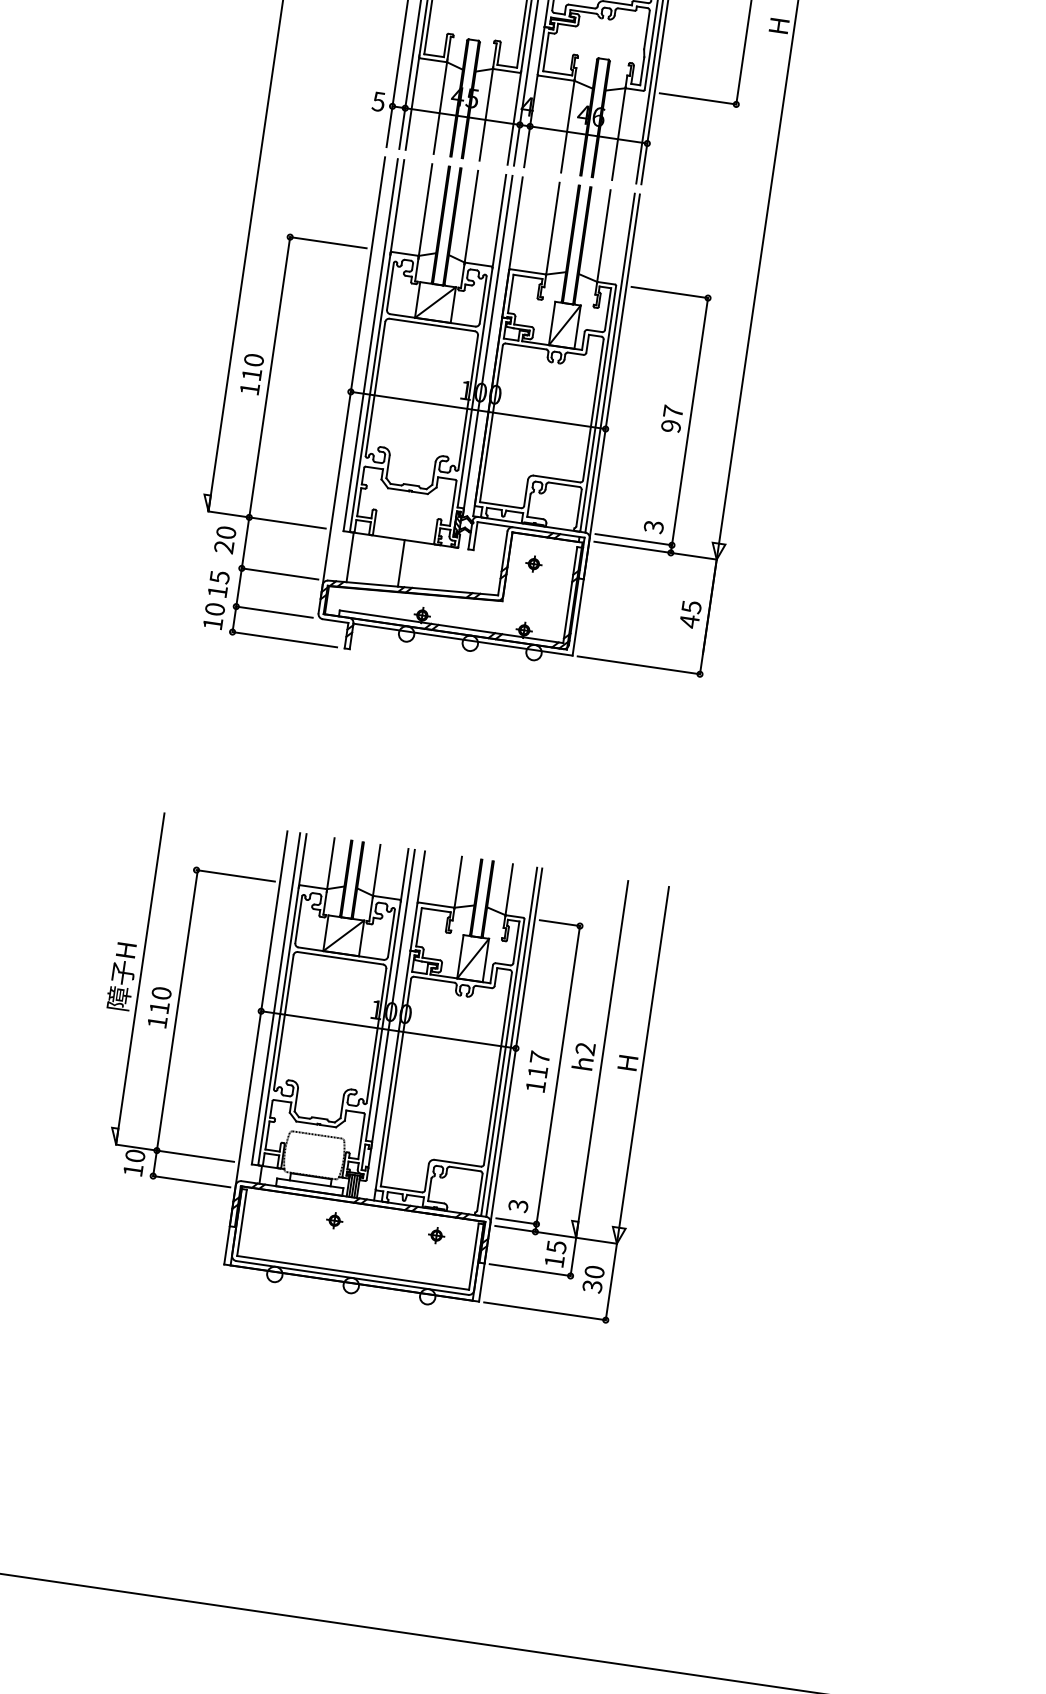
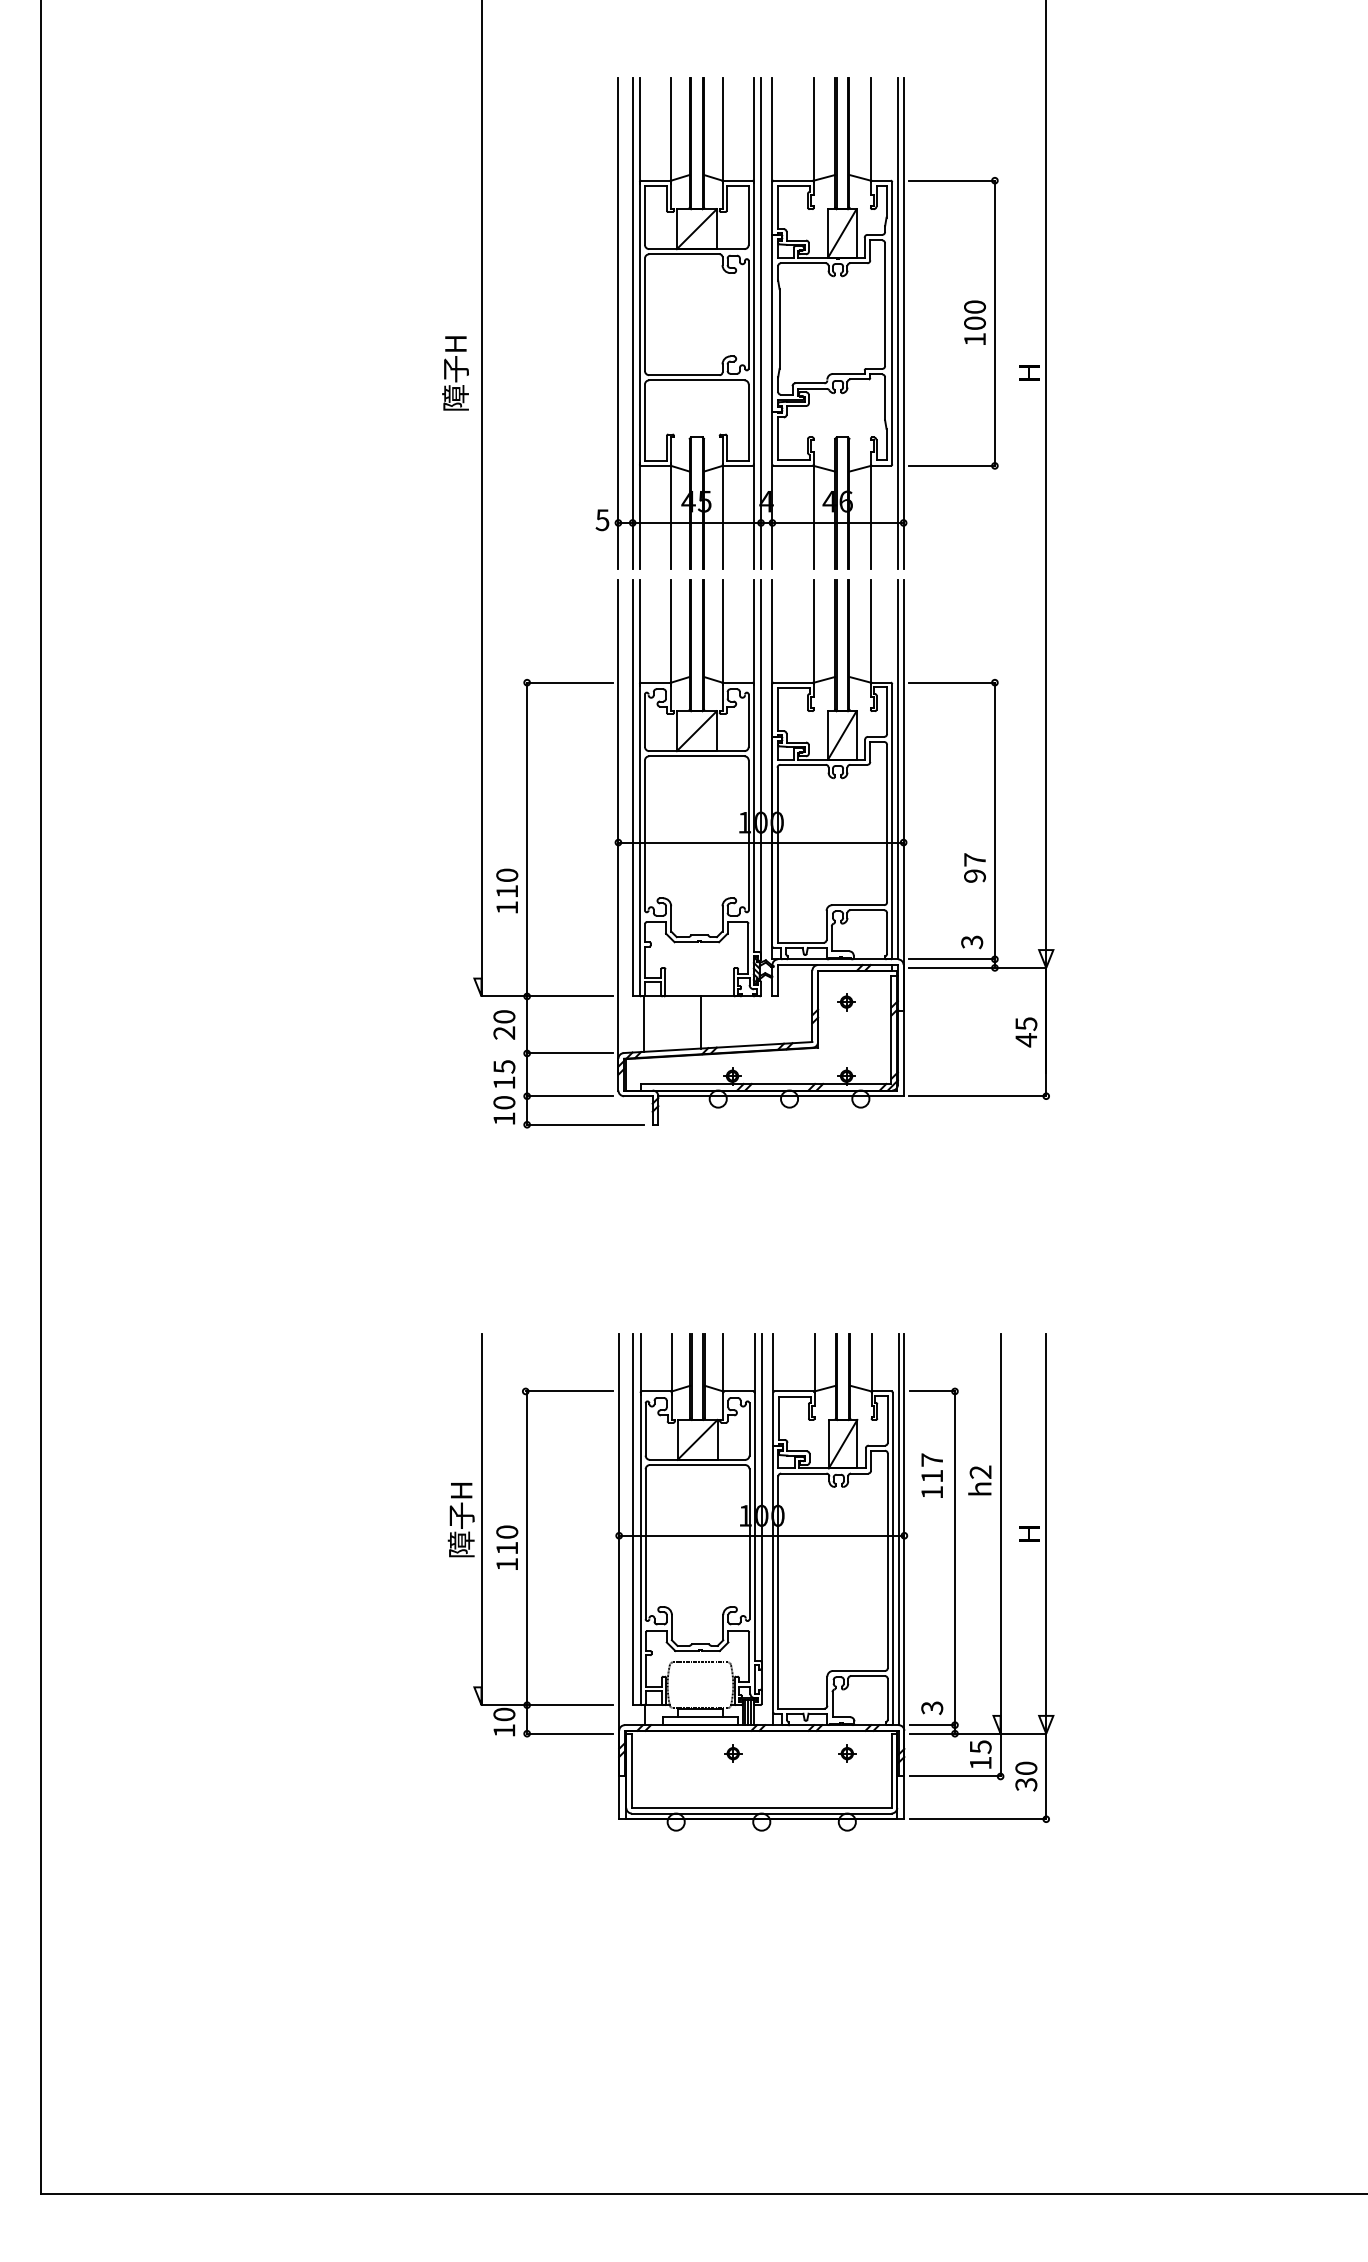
text: (252, 373) -> (507, 890), moved
text: (671, 418) -> (974, 867), moved
text: (583, 1056) -> (979, 1480), moved
text: (537, 1071) -> (931, 1475), moved

